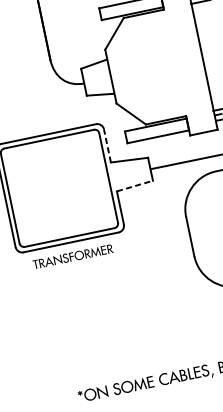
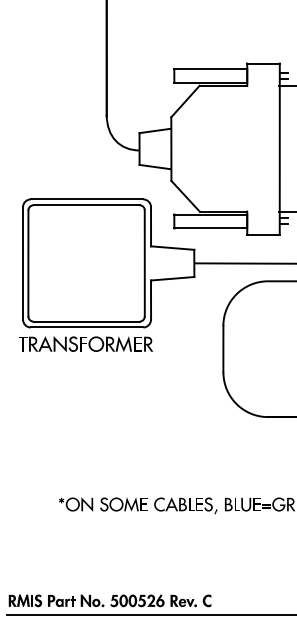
line: (107, 145) -> (151, 226), dashed -> solid
line: (134, 185) -> (172, 278), dashed -> solid
part: (72, 256) -> (85, 343), size x1.43

